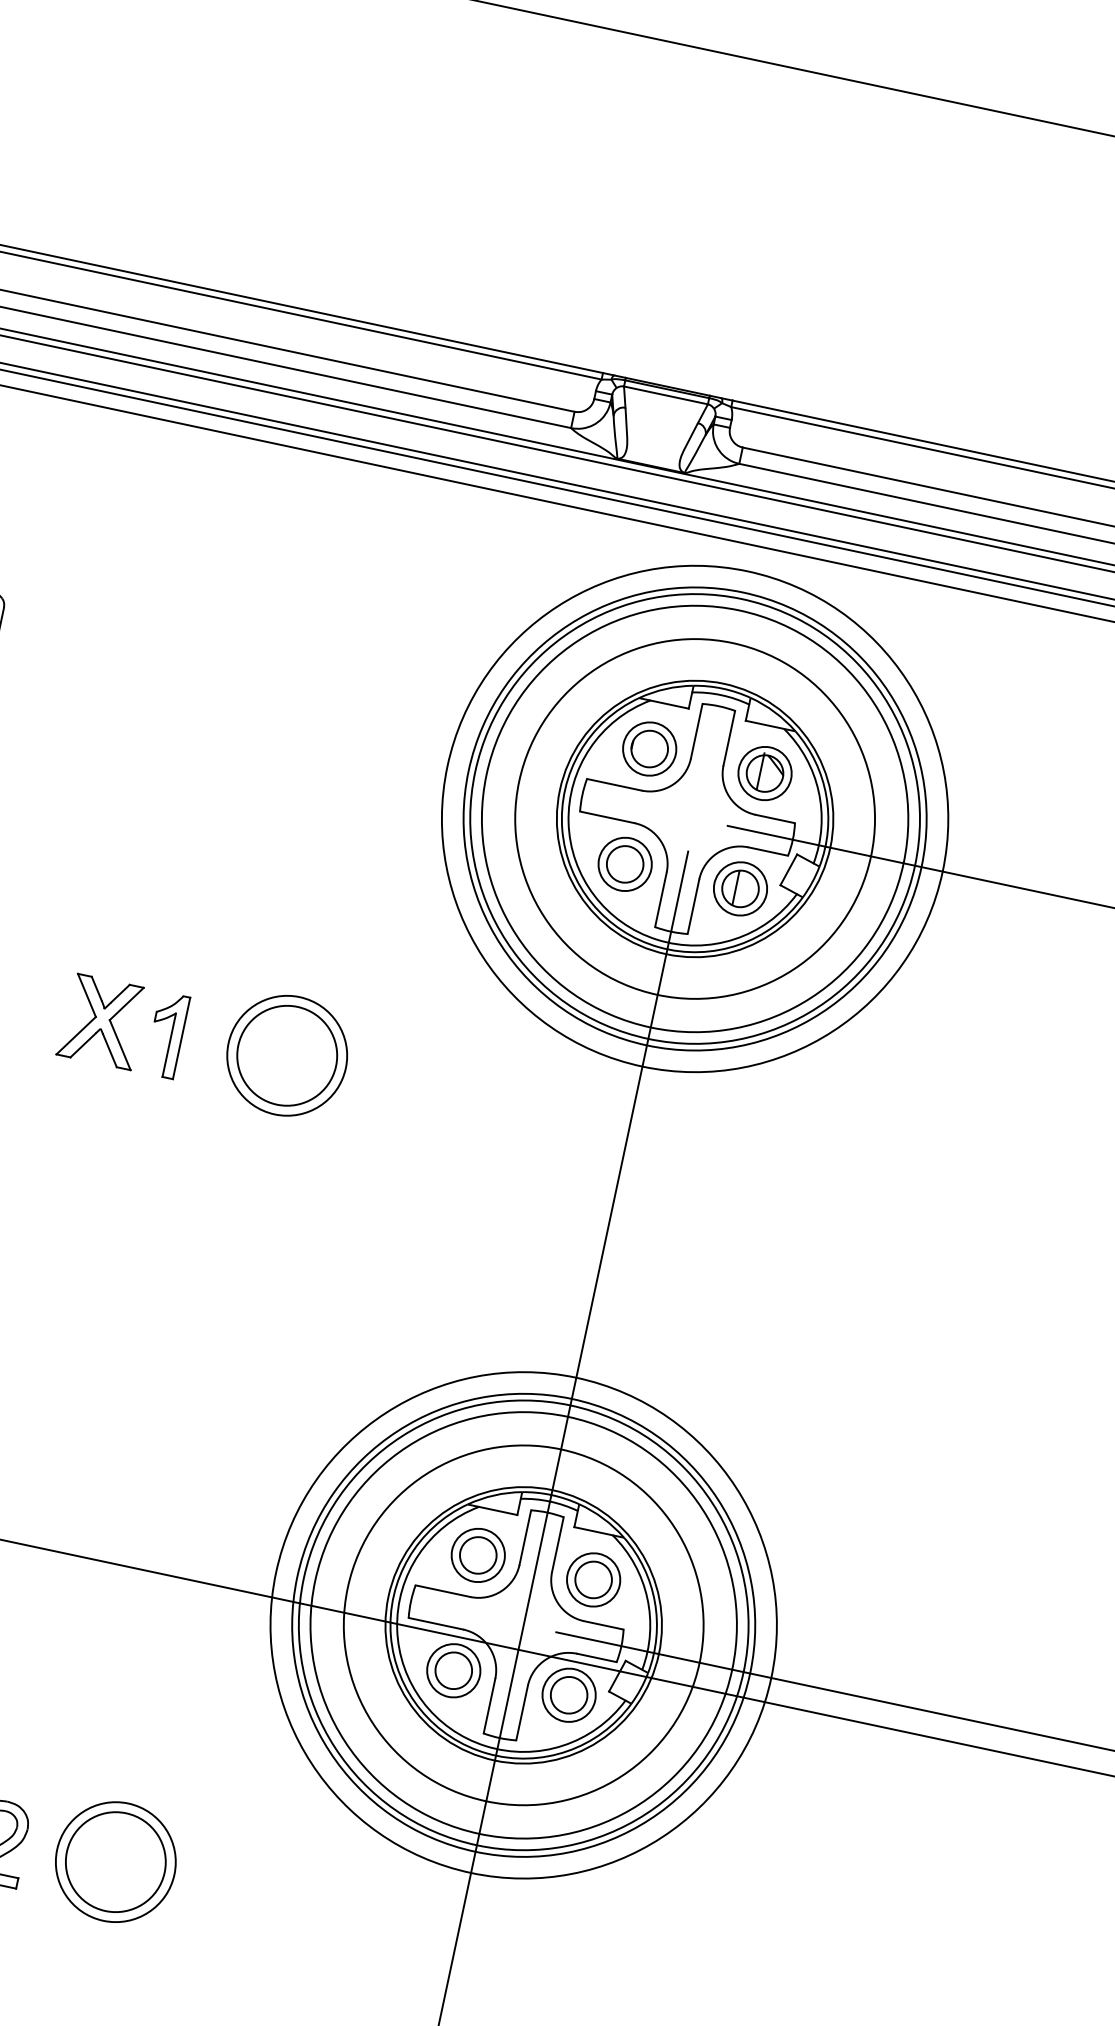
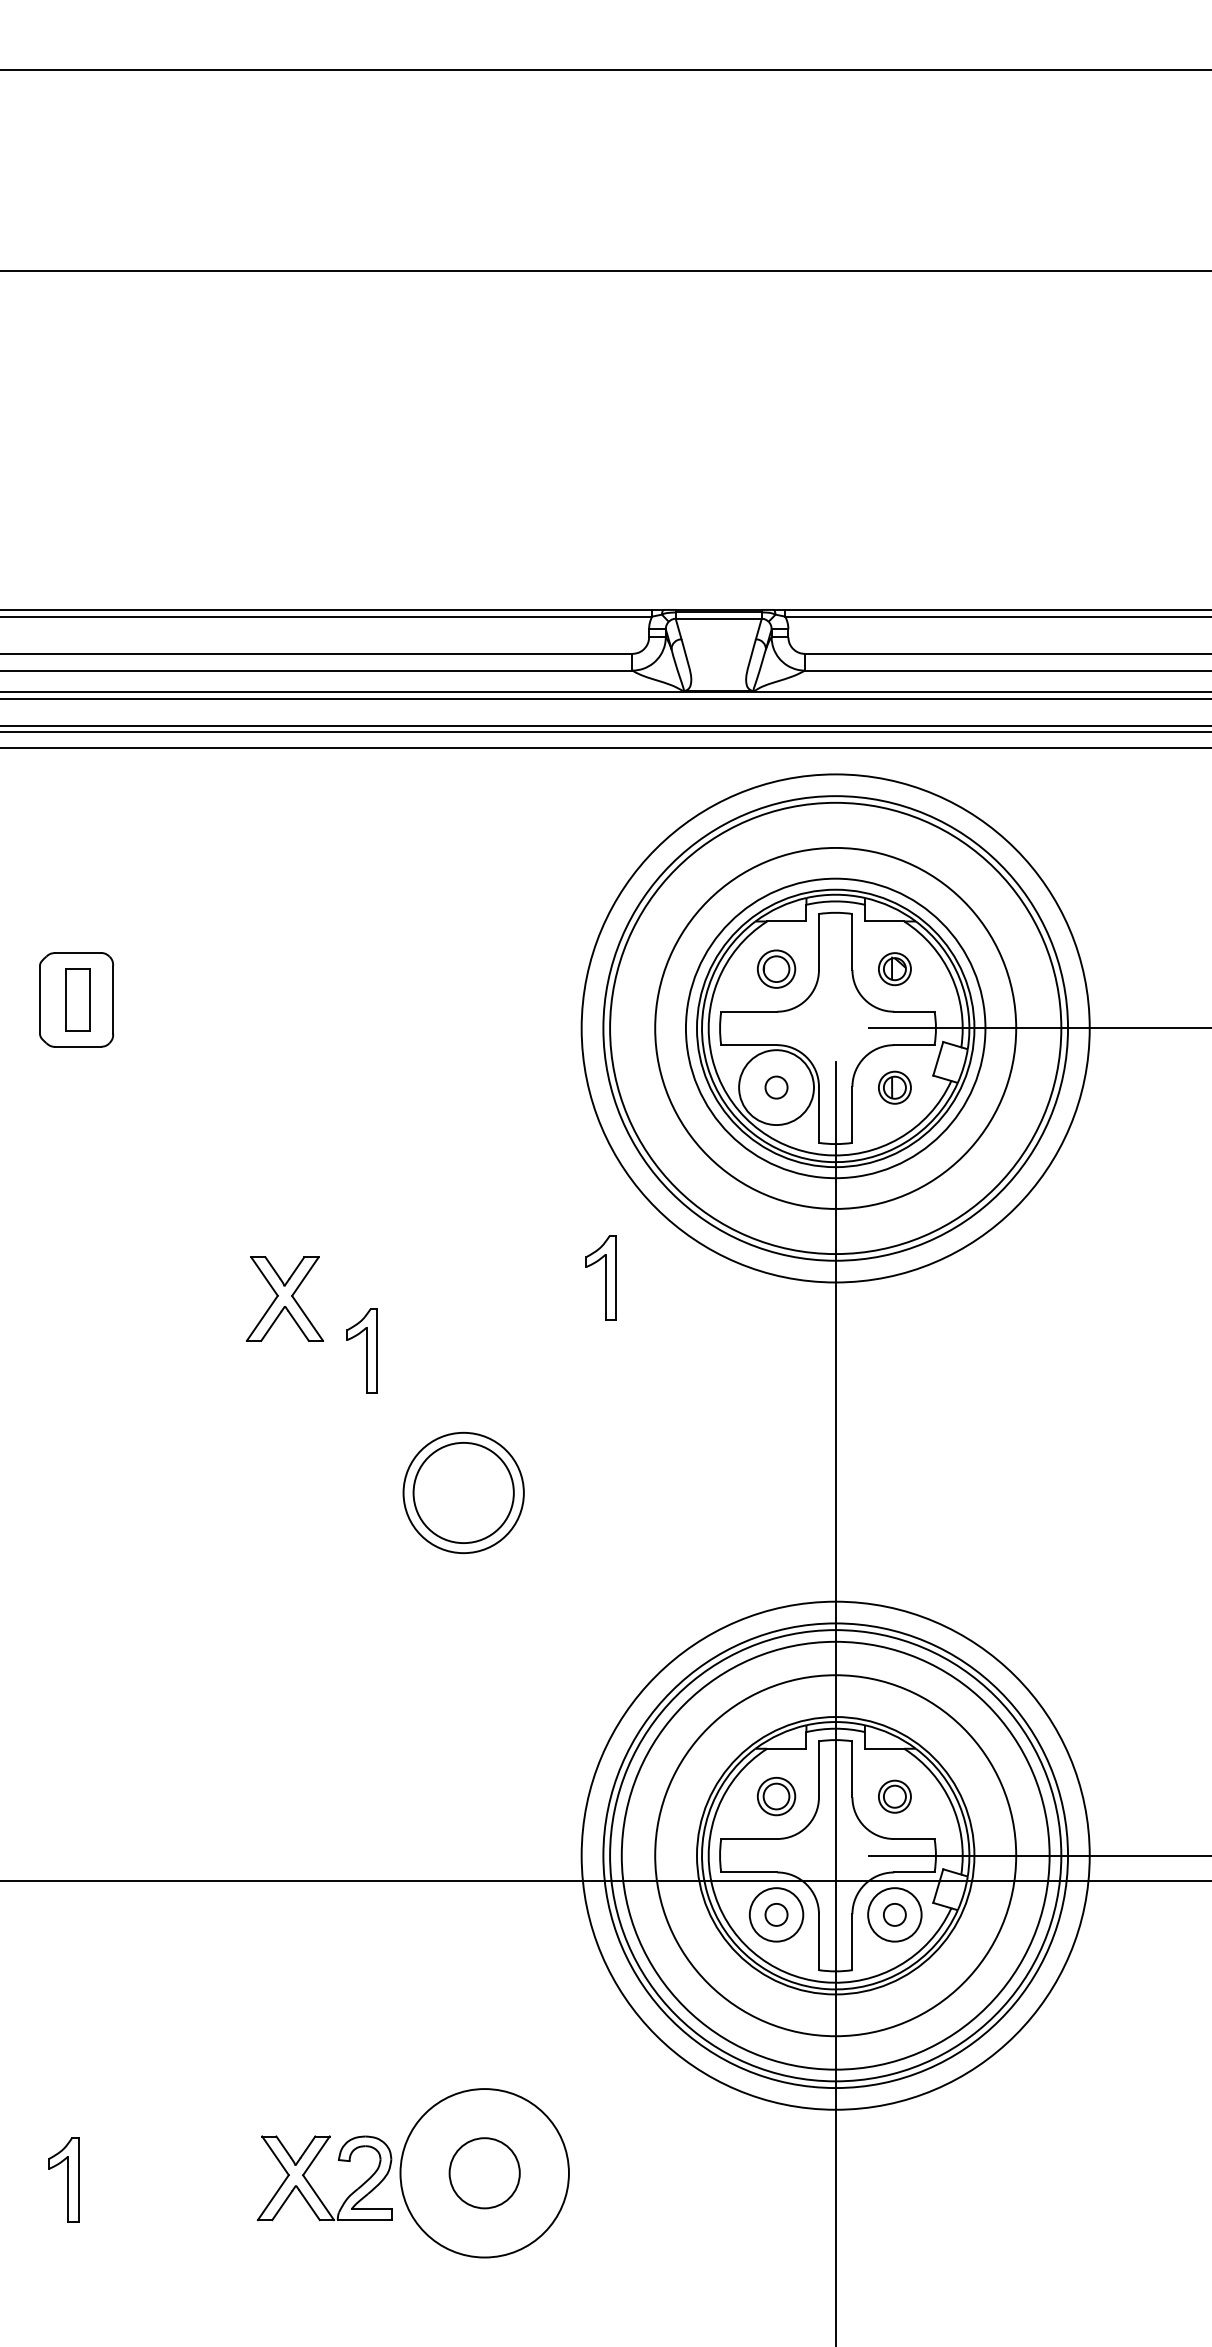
part: (649, 748) -> (776, 968), size x0.7
part: (764, 772) -> (894, 968), size x0.6
circle: (694, 818) -> (835, 1028), size x0.7
circle: (625, 864) -> (776, 1087), size x0.6
circle: (625, 864) -> (776, 1087), size x1.4
part: (740, 888) -> (894, 1087), size x0.6
part: (414, 1013) -> (600, 1277), added
part: (101, 1020) -> (284, 1298), moved
part: (287, 1055) -> (463, 1492), moved
part: (478, 1555) -> (776, 1796), size x0.7
part: (593, 1579) -> (894, 1796), size x0.6
circle: (453, 1670) -> (776, 1914), size x0.6
circle: (568, 1694) -> (894, 1914), size x0.6
circle: (115, 1862) -> (484, 2173), size x0.7
circle: (115, 1862) -> (484, 2173), size x1.4

